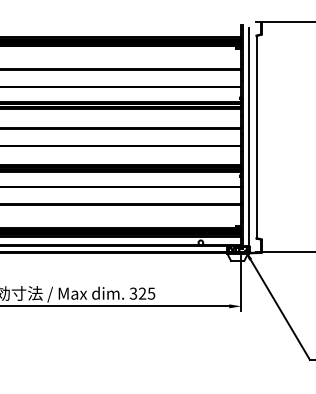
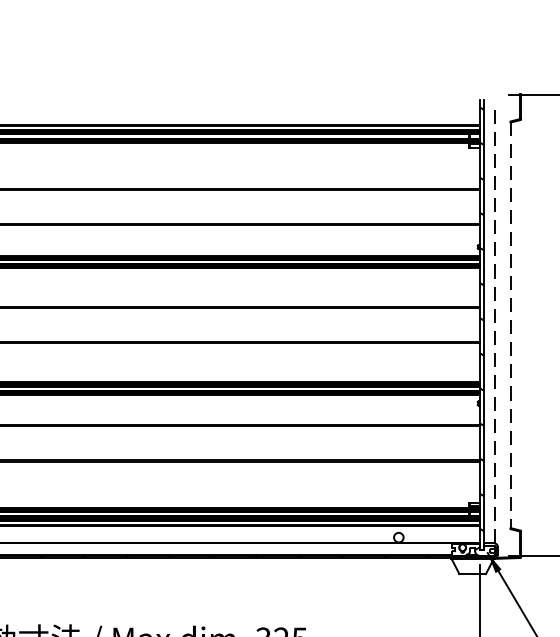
line: (248, 137) -> (494, 326), solid -> dashed
line: (256, 137) -> (510, 326), solid -> dashed

